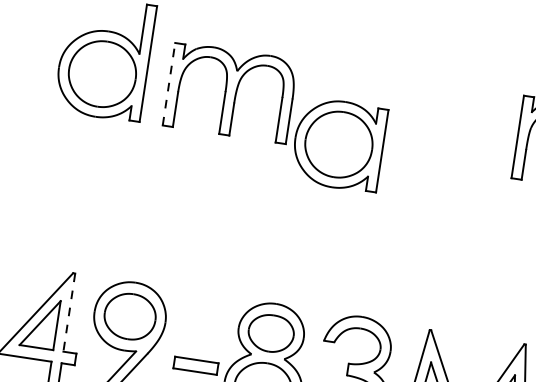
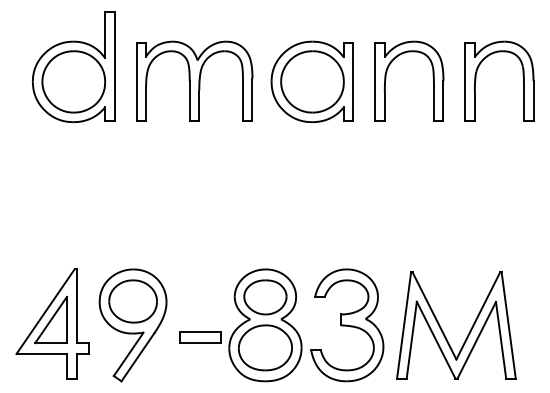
line: (169, 83) -> (136, 81), dashed -> solid
part: (434, 121) -> (386, 79), added
part: (337, 144) -> (311, 81), moved
line: (69, 312) -> (76, 306), dashed -> solid

